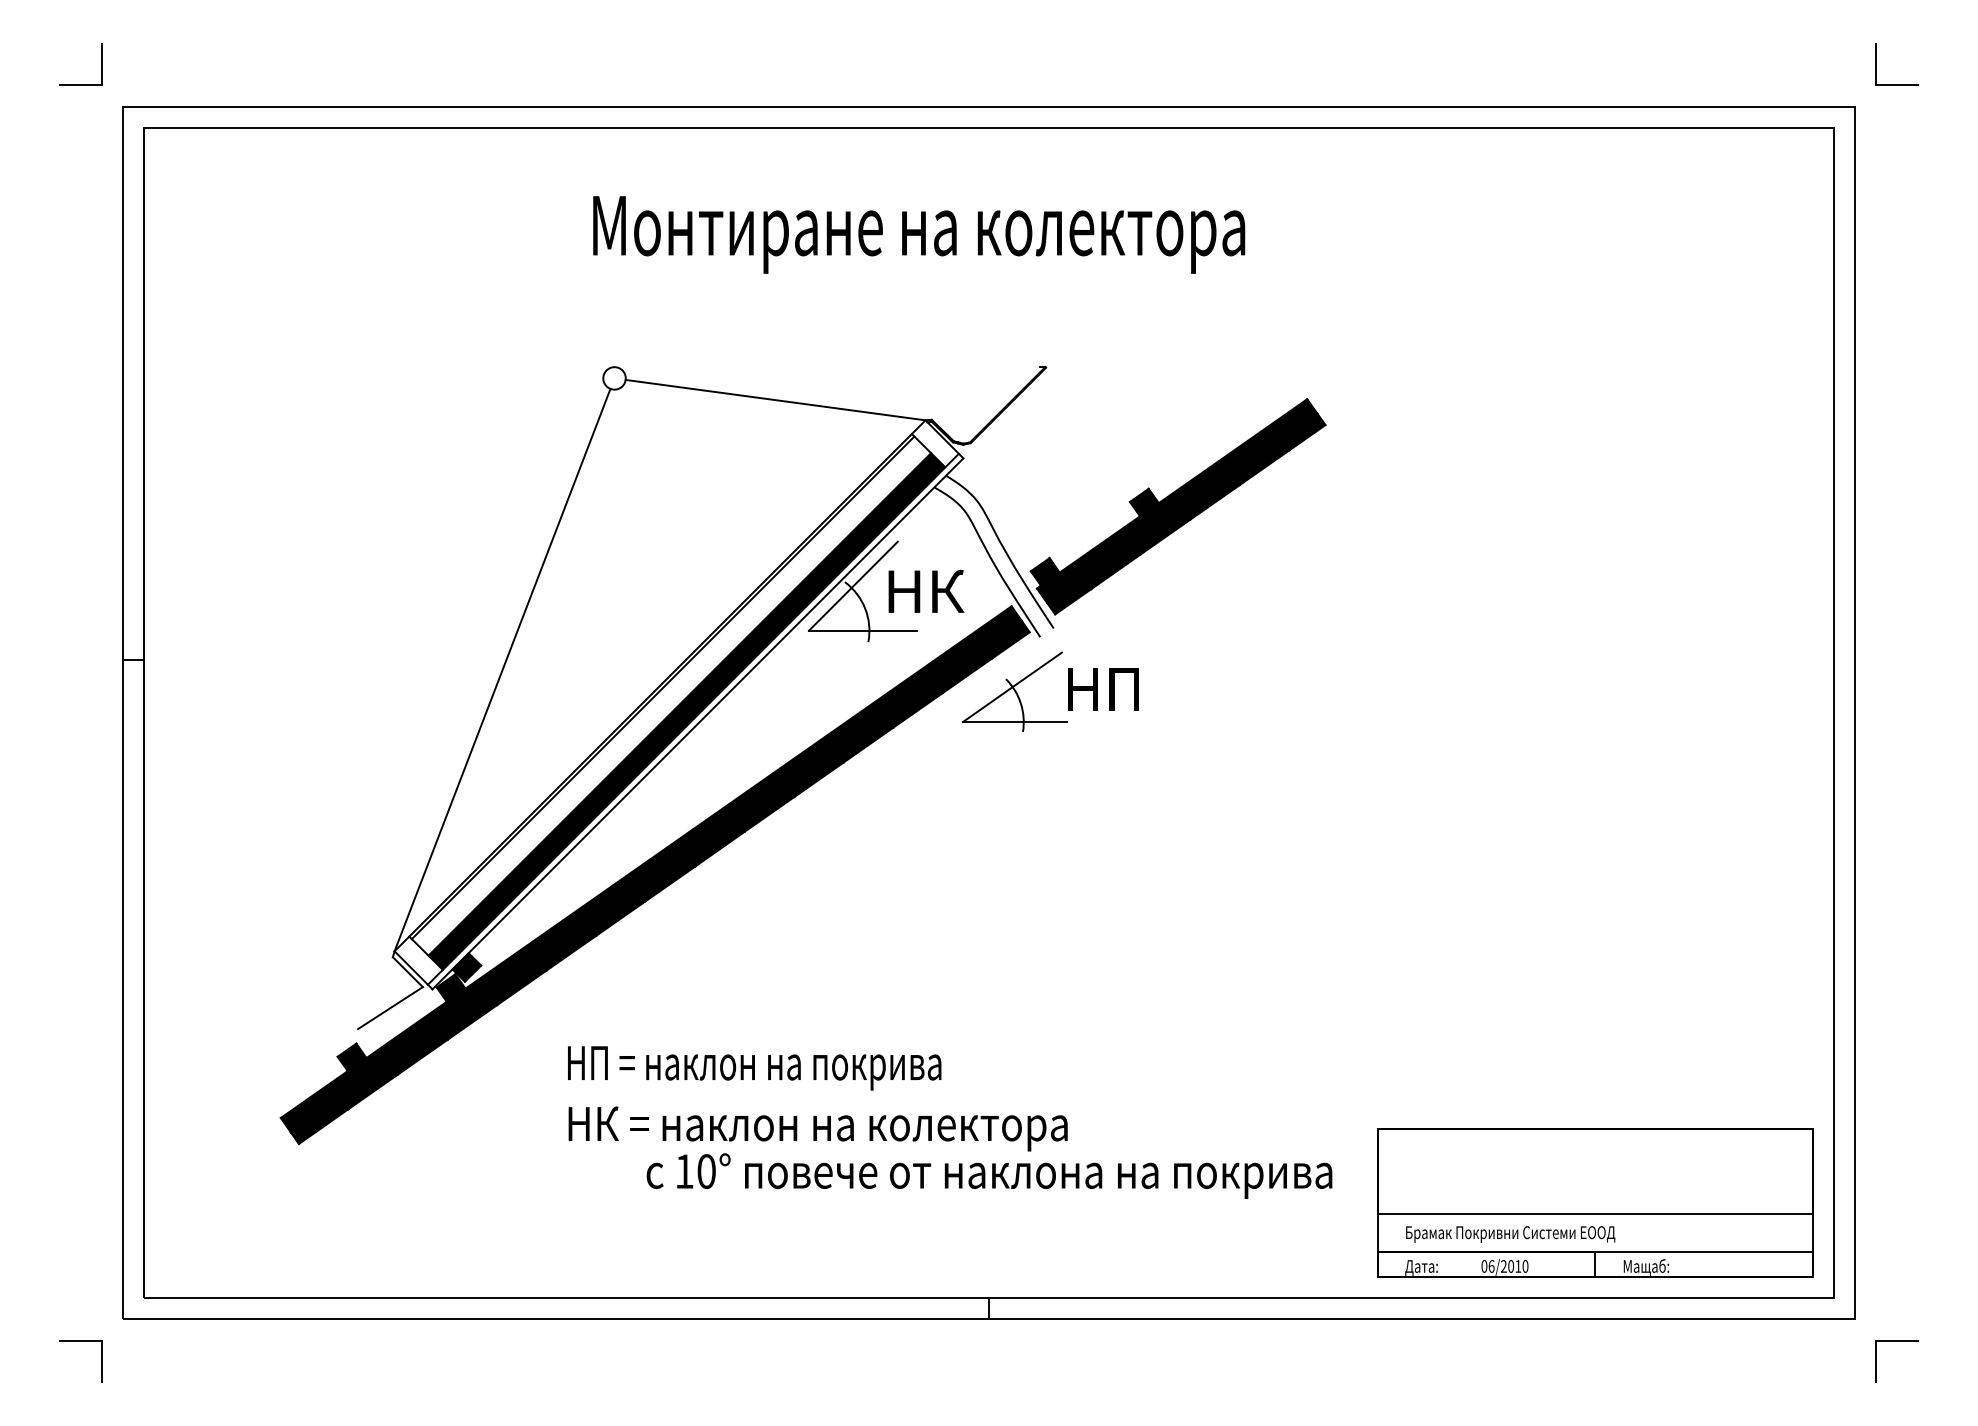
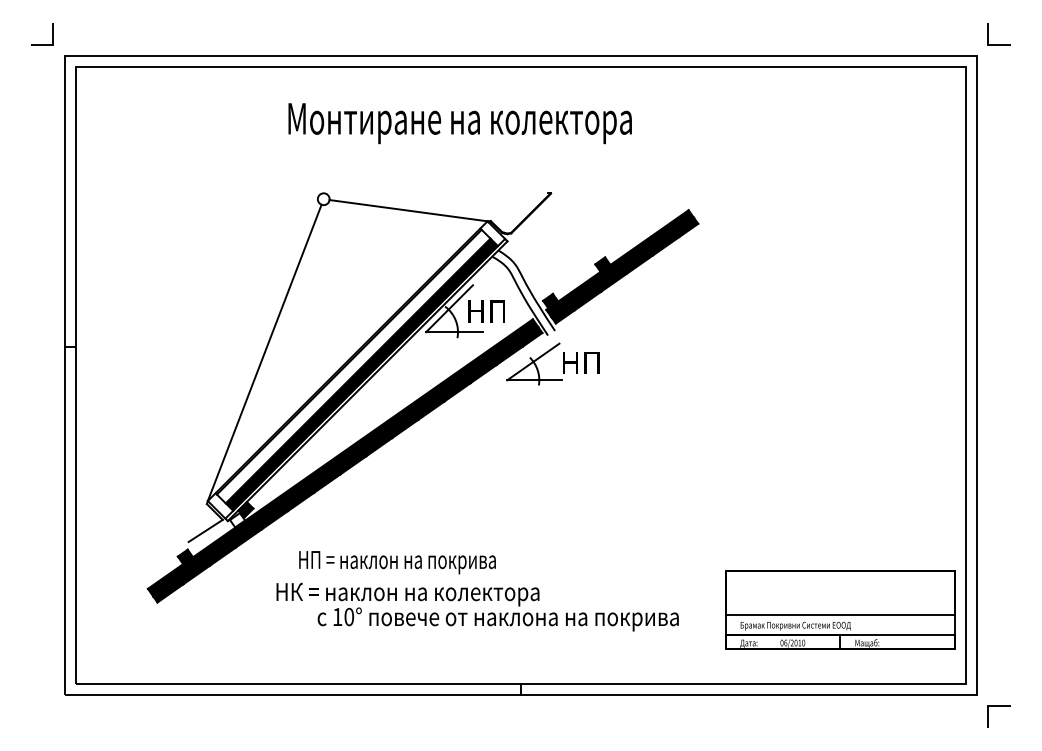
text: (917, 234) -> (459, 123), moved
text: (925, 591) -> (487, 311), НК -> НП
fill: (450, 988) -> (237, 520), removed
text: (950, 1151) -> (477, 606), moved
part: (1595, 1202) -> (840, 609), moved
line: (80, 1341) -> (42, 706), removed

